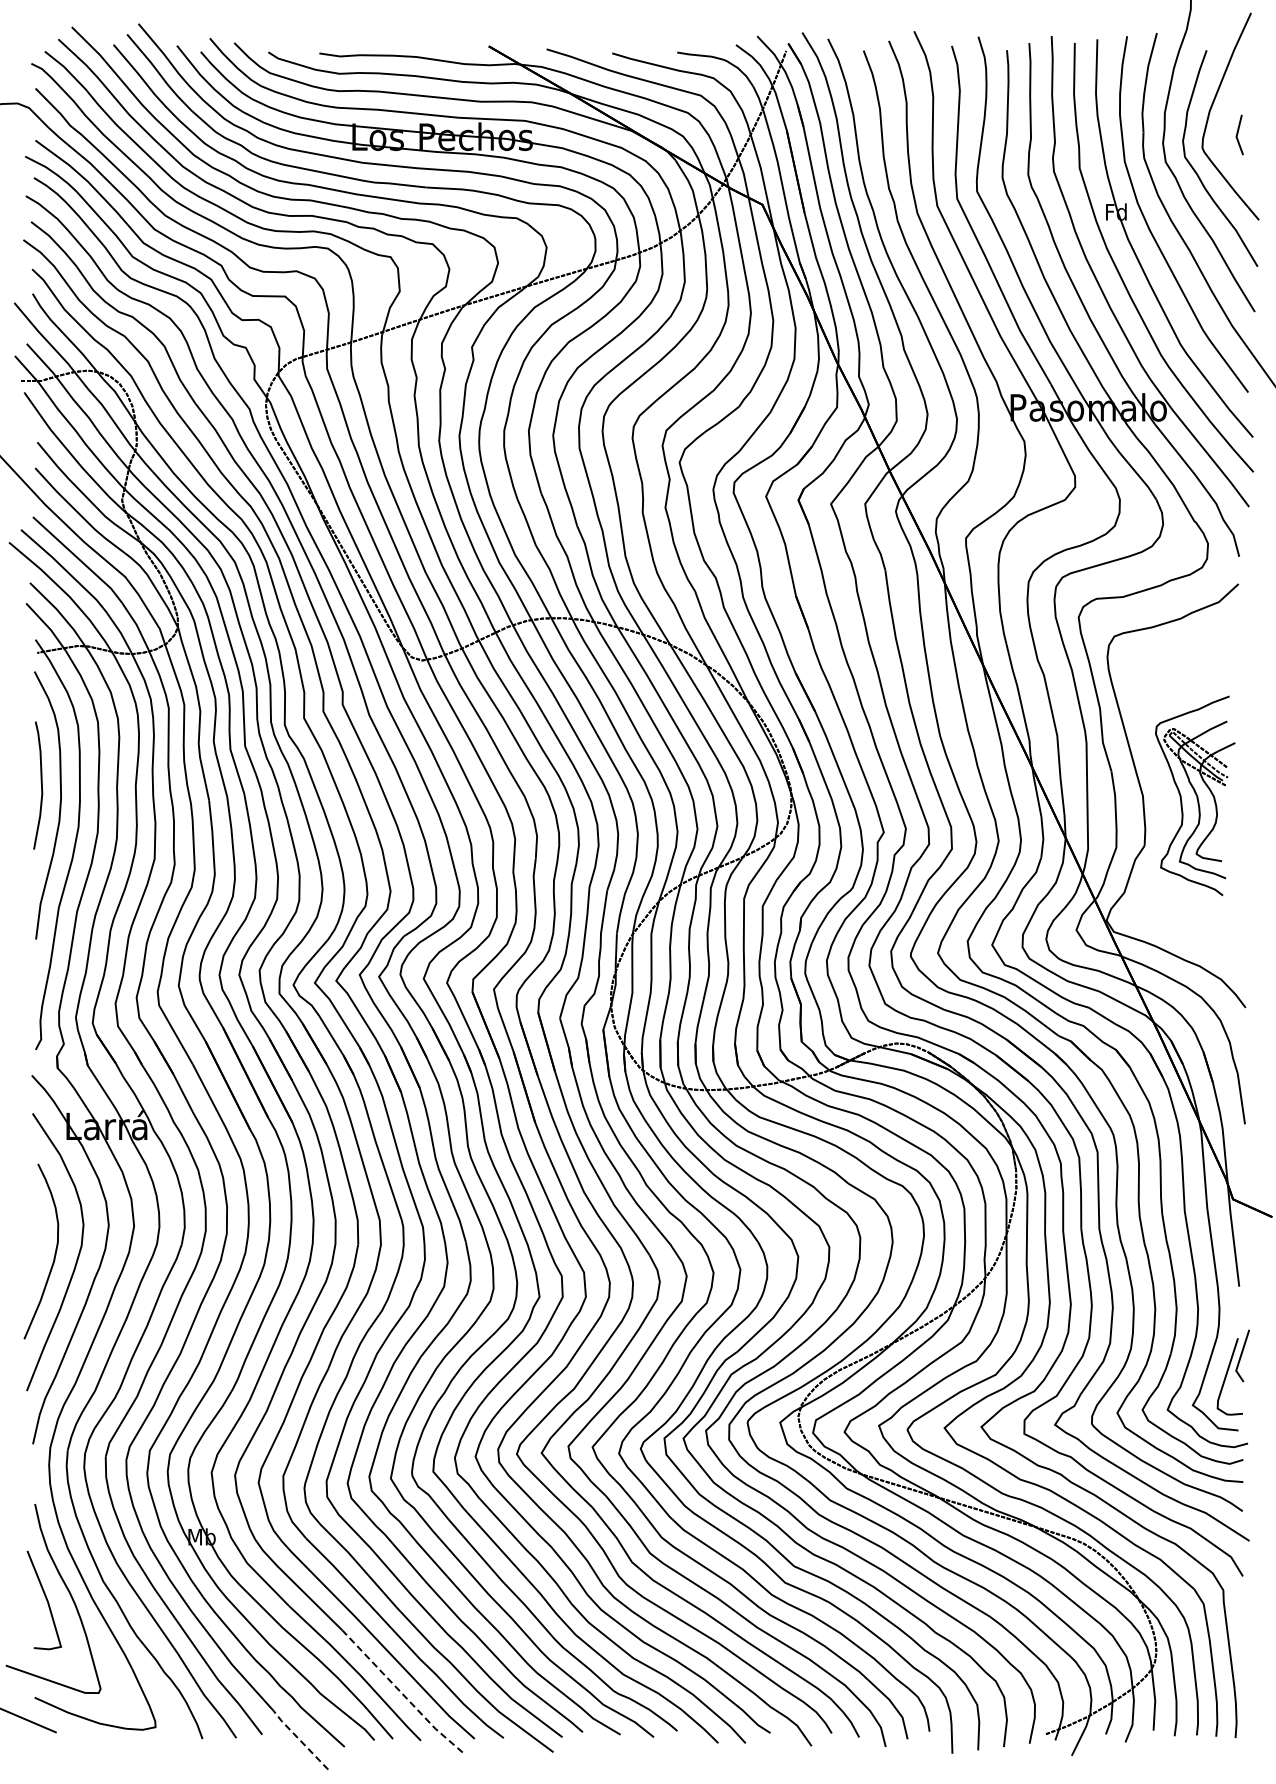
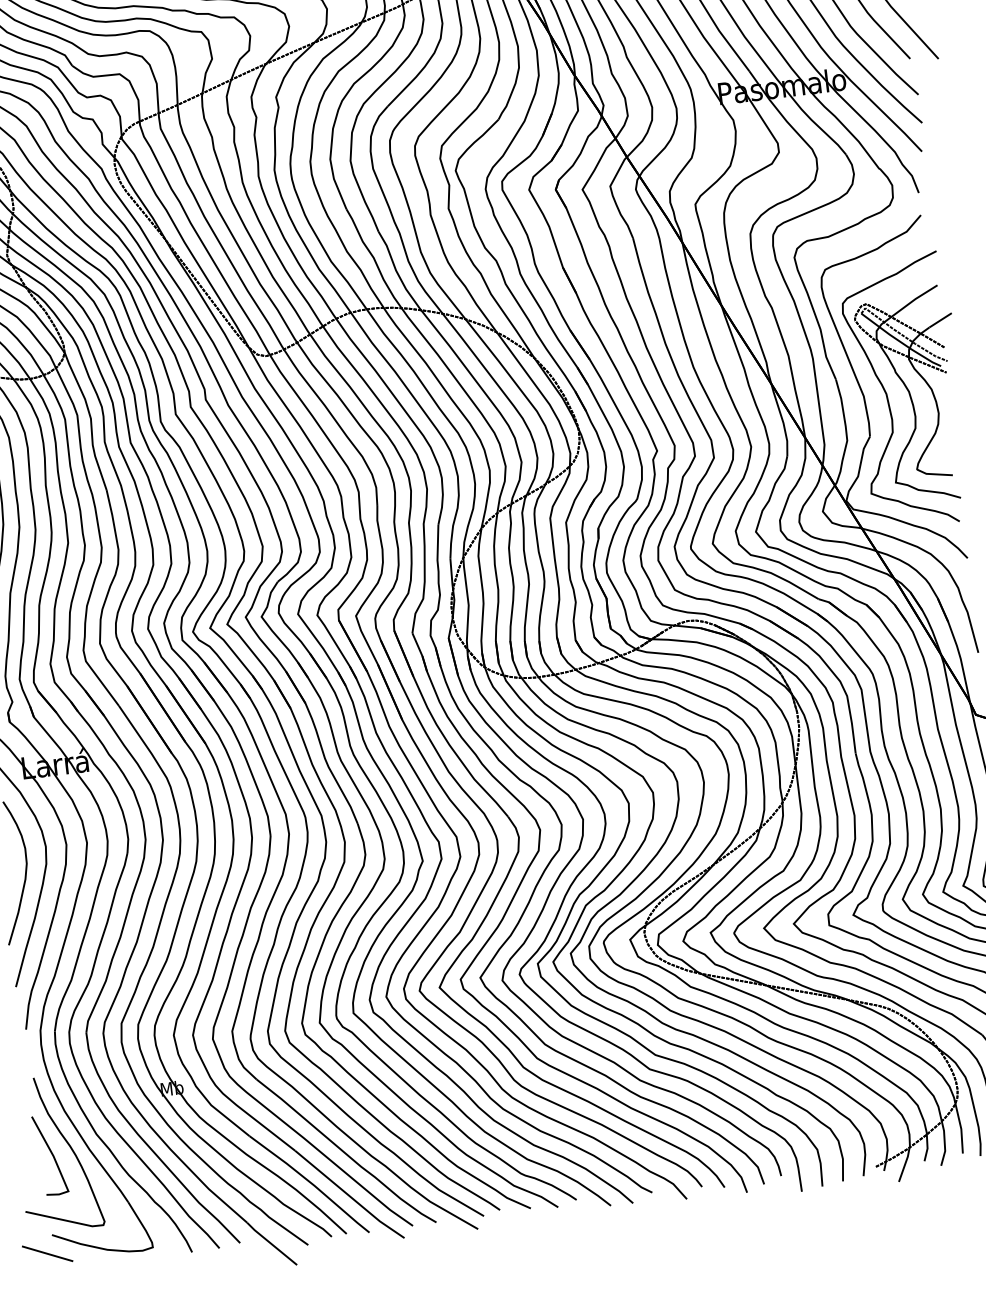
part: (1195, 795) -> (906, 390), size x1.67
line: (401, 1693) -> (349, 1196), dashed -> solid
line: (300, 1740) -> (271, 1244), dashed -> solid

